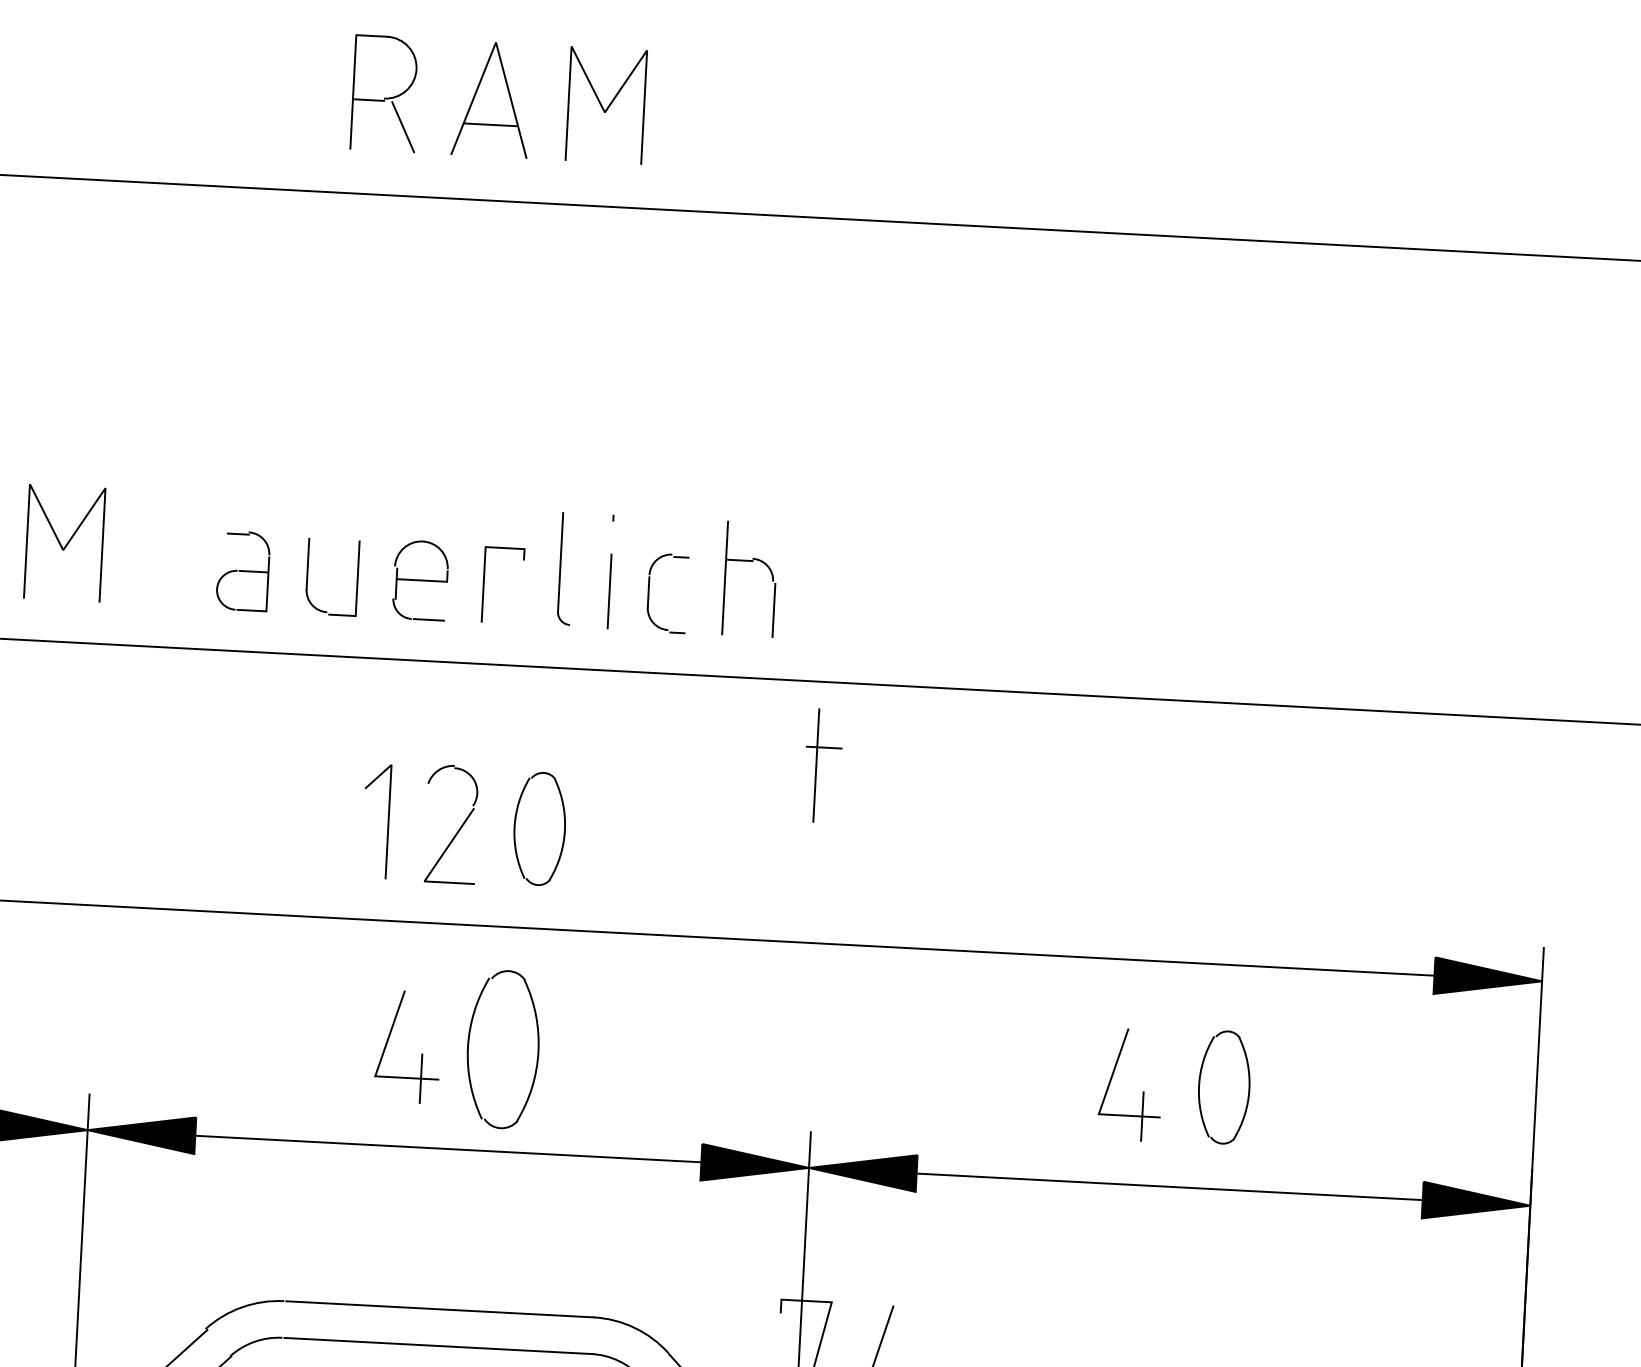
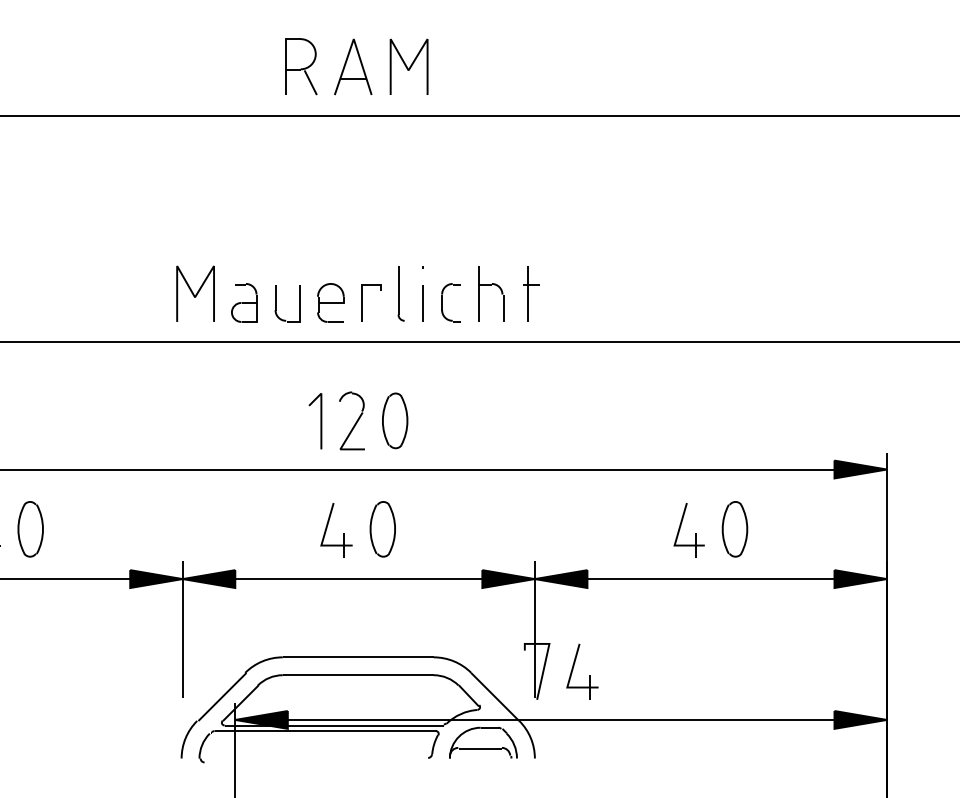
curve: (66, 542) -> (196, 293), moved
part: (823, 764) -> (531, 293), moved
part: (502, 1050) -> (382, 529), size x0.71

